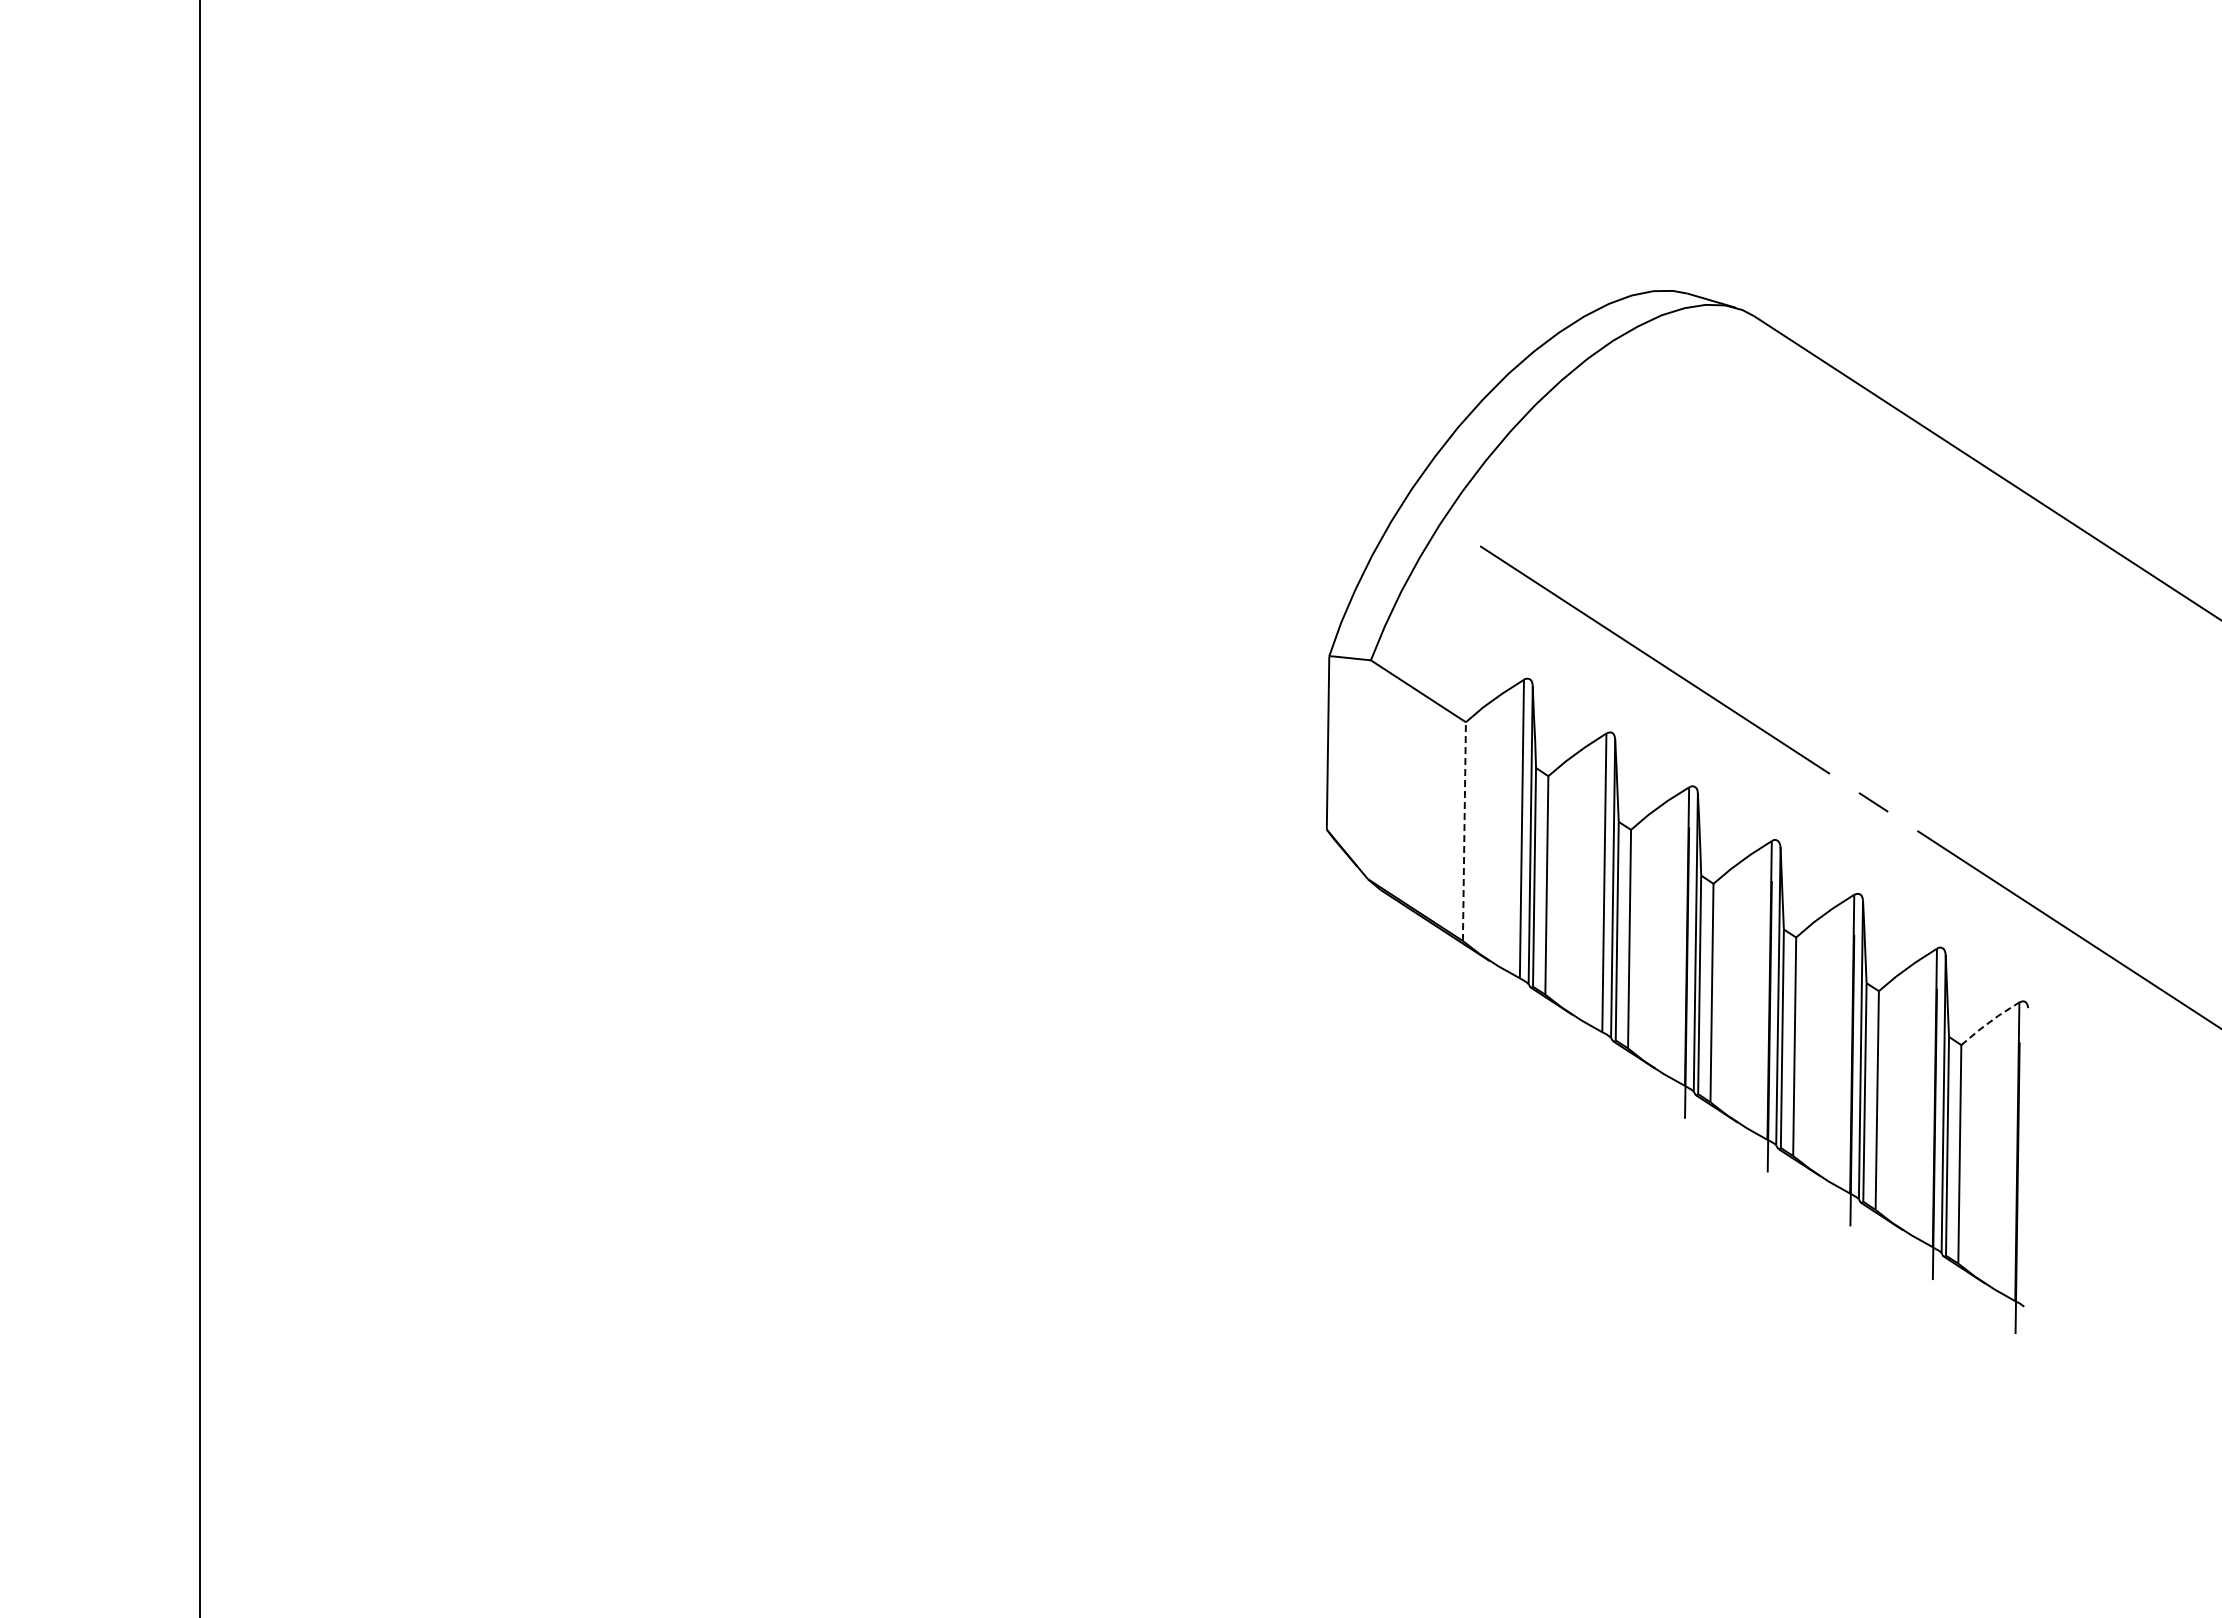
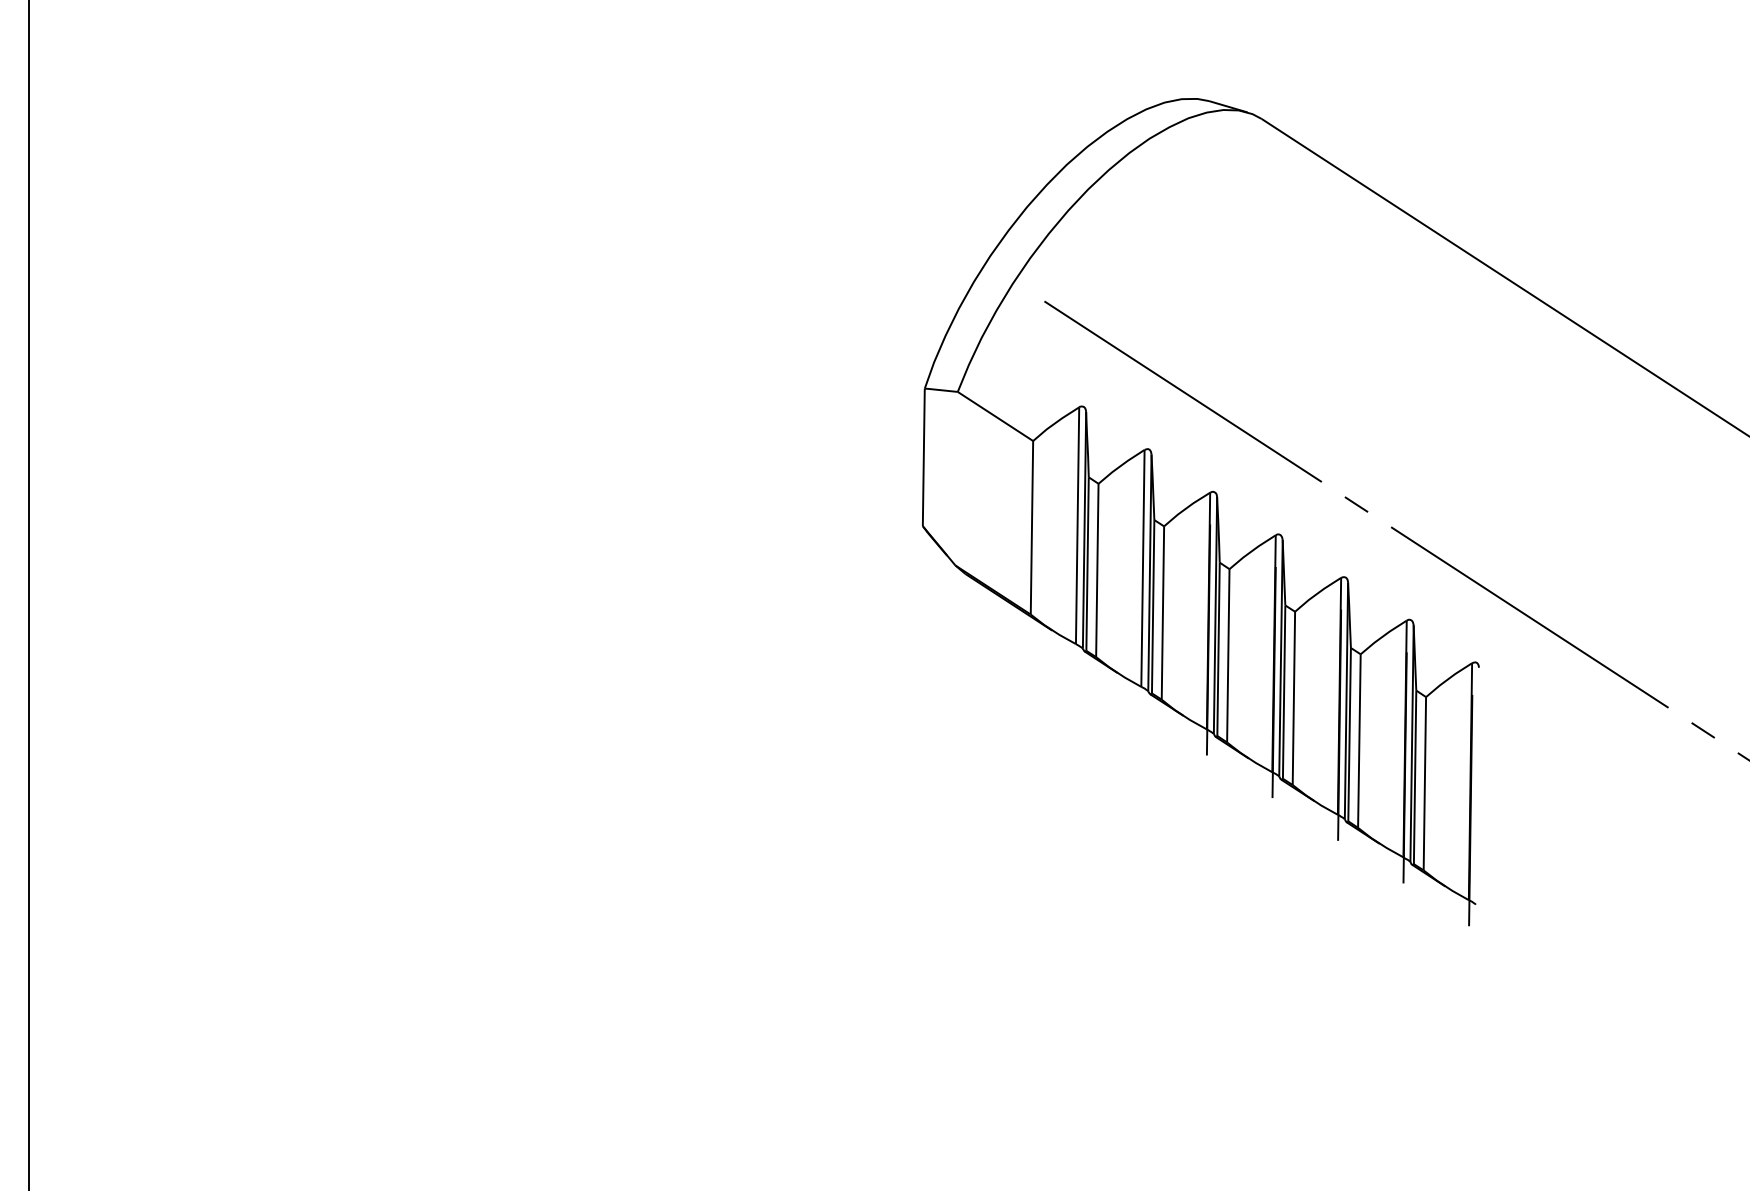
line: (1464, 831) -> (1032, 527), dashed -> solid
line: (1990, 1022) -> (1449, 679), dashed -> solid

